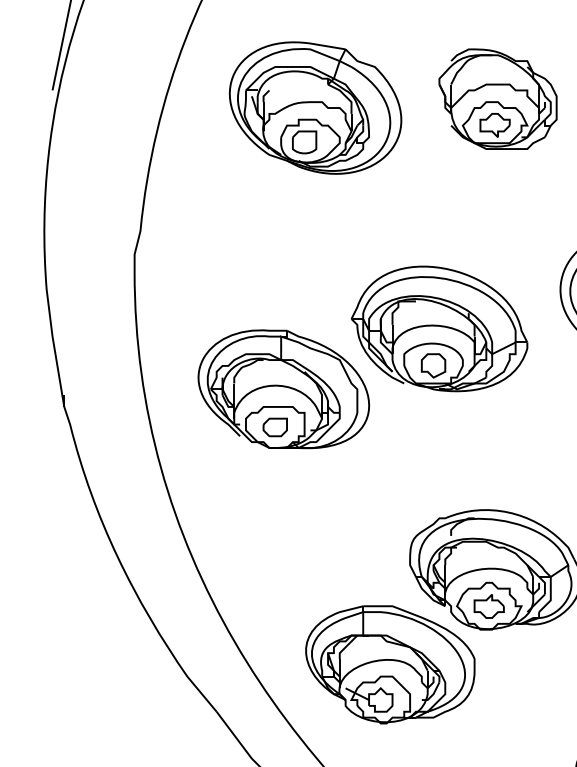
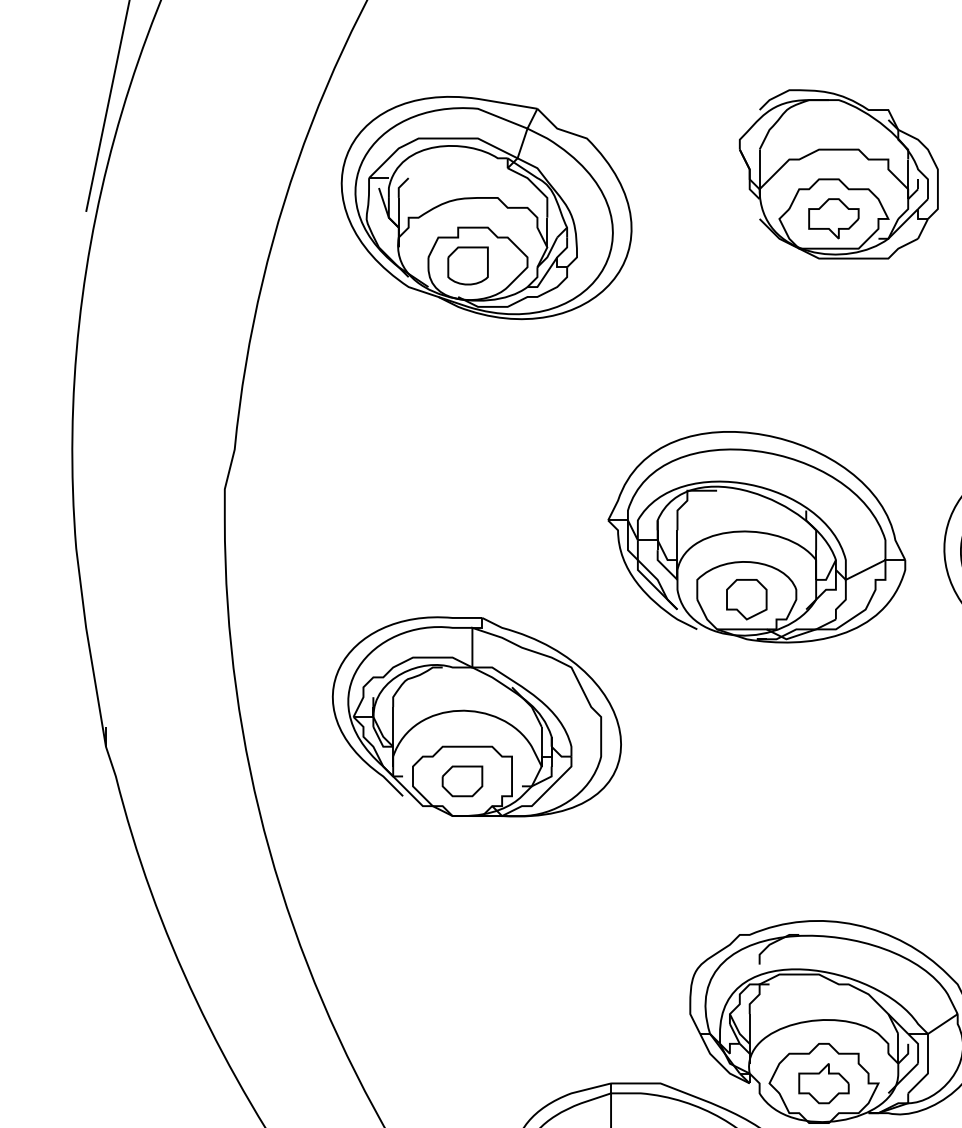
part: (497, 98) -> (837, 173), moved
part: (315, 107) -> (486, 206), moved
part: (439, 328) -> (756, 536), moved

